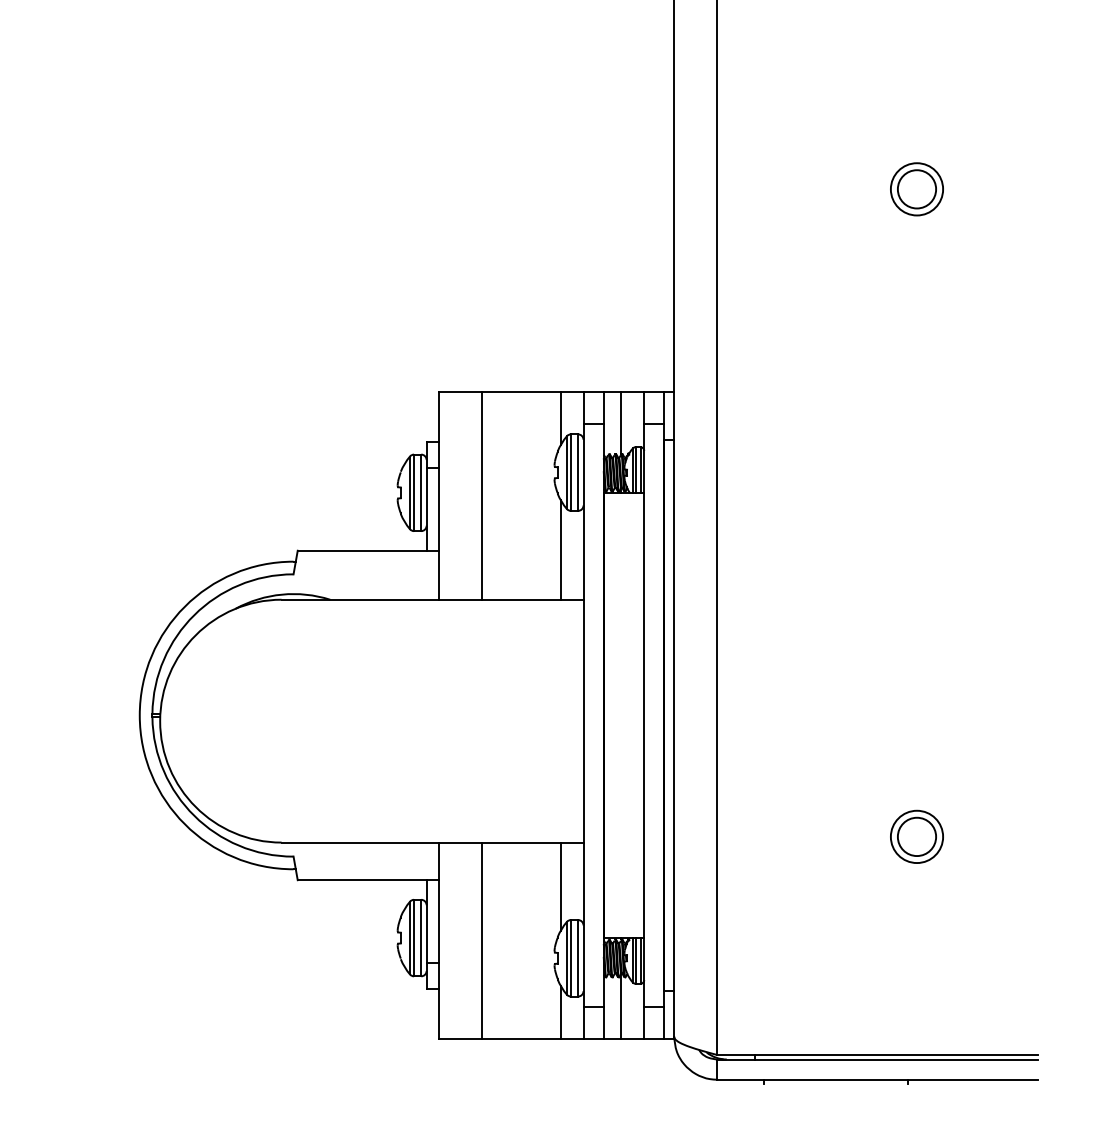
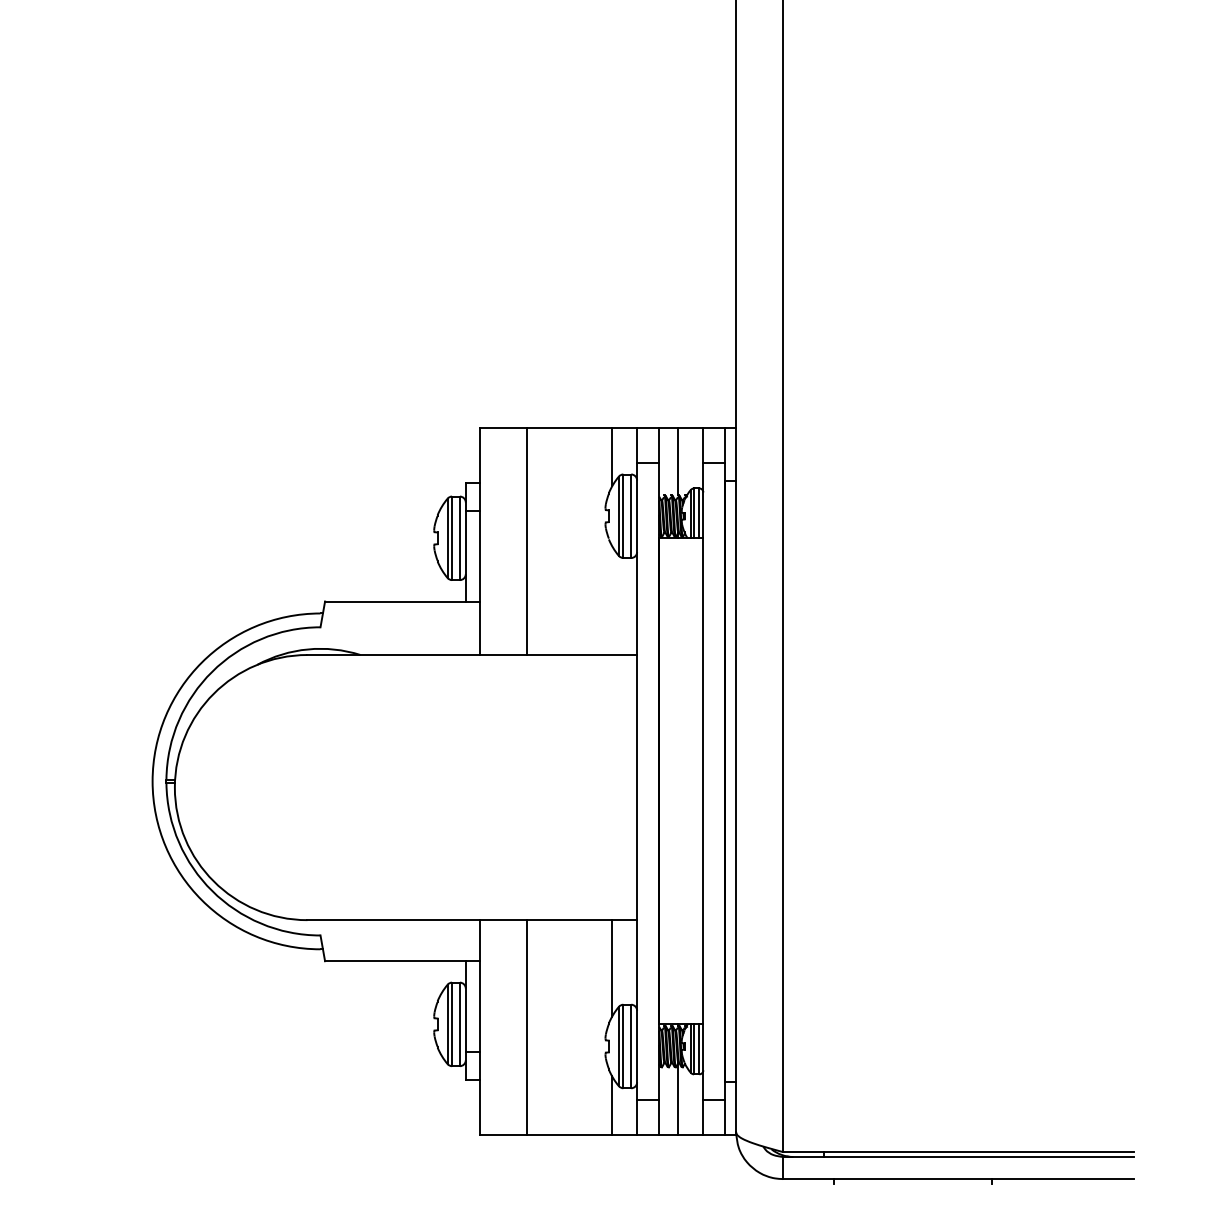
part: (916, 189) -> (1000, 207), removed
line: (560, 549) -> (611, 600), removed
part: (916, 836) -> (1000, 913), removed

